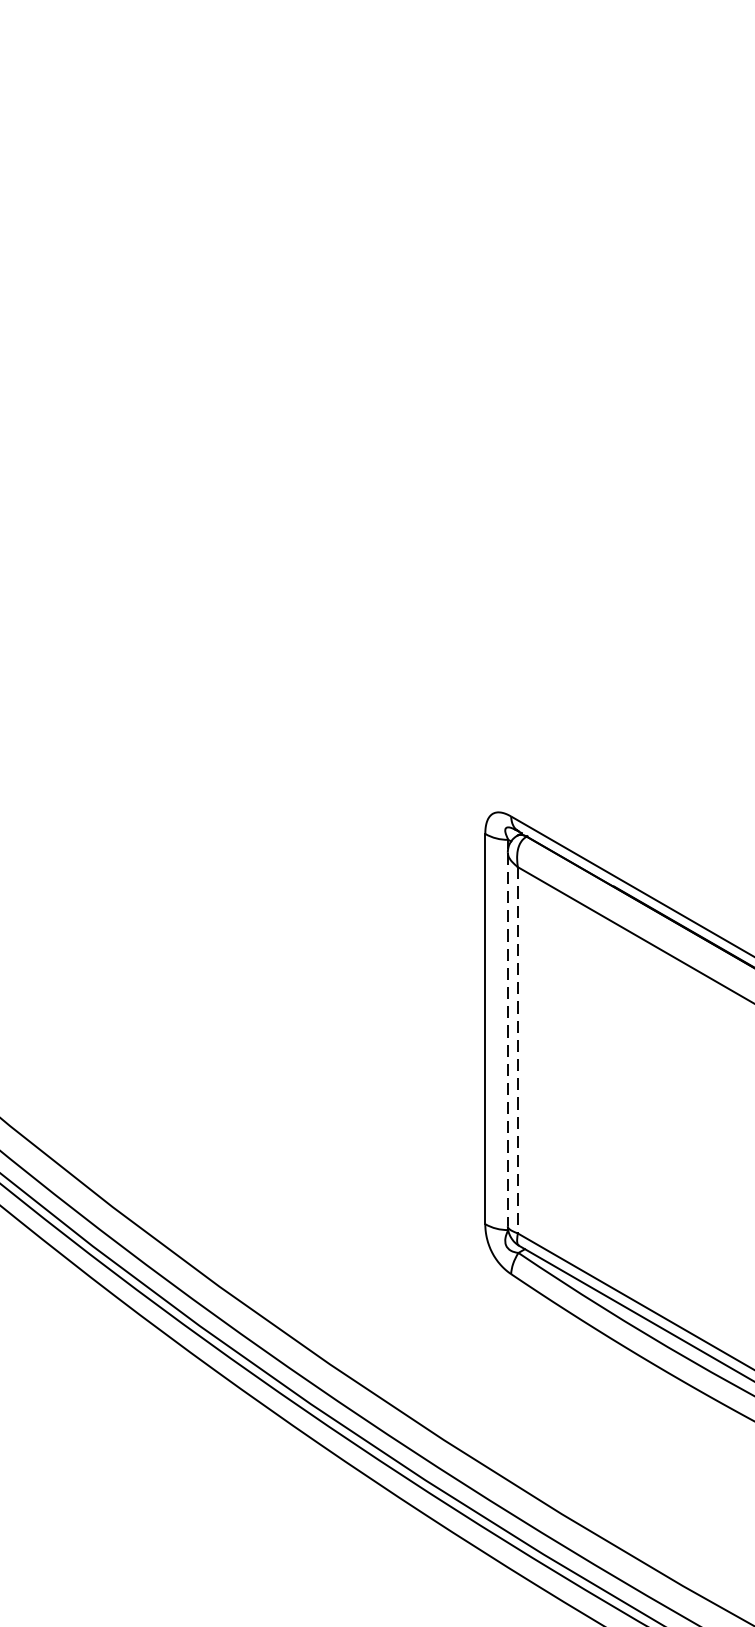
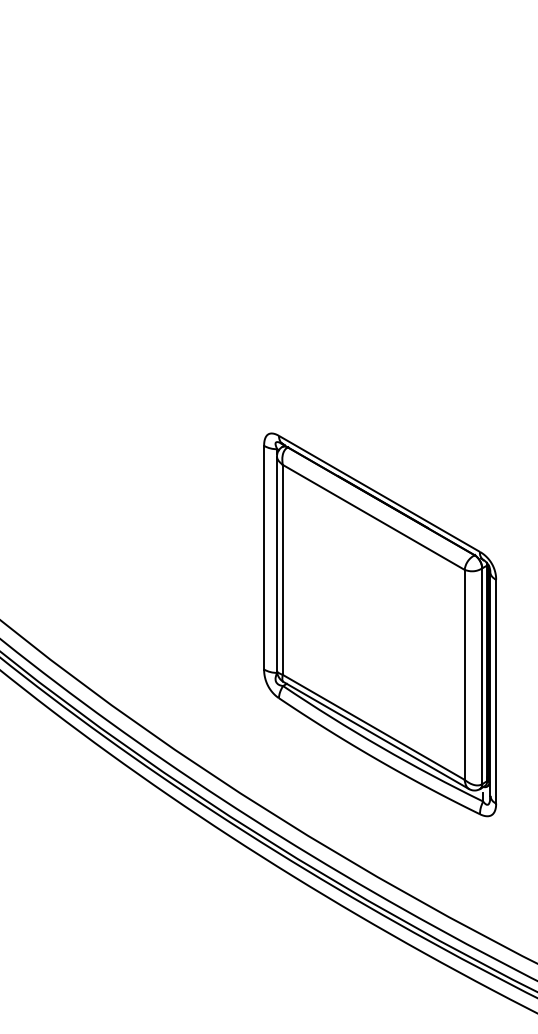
line: (506, 1040) -> (276, 564), dashed -> solid
line: (517, 1049) -> (282, 569), dashed -> solid

